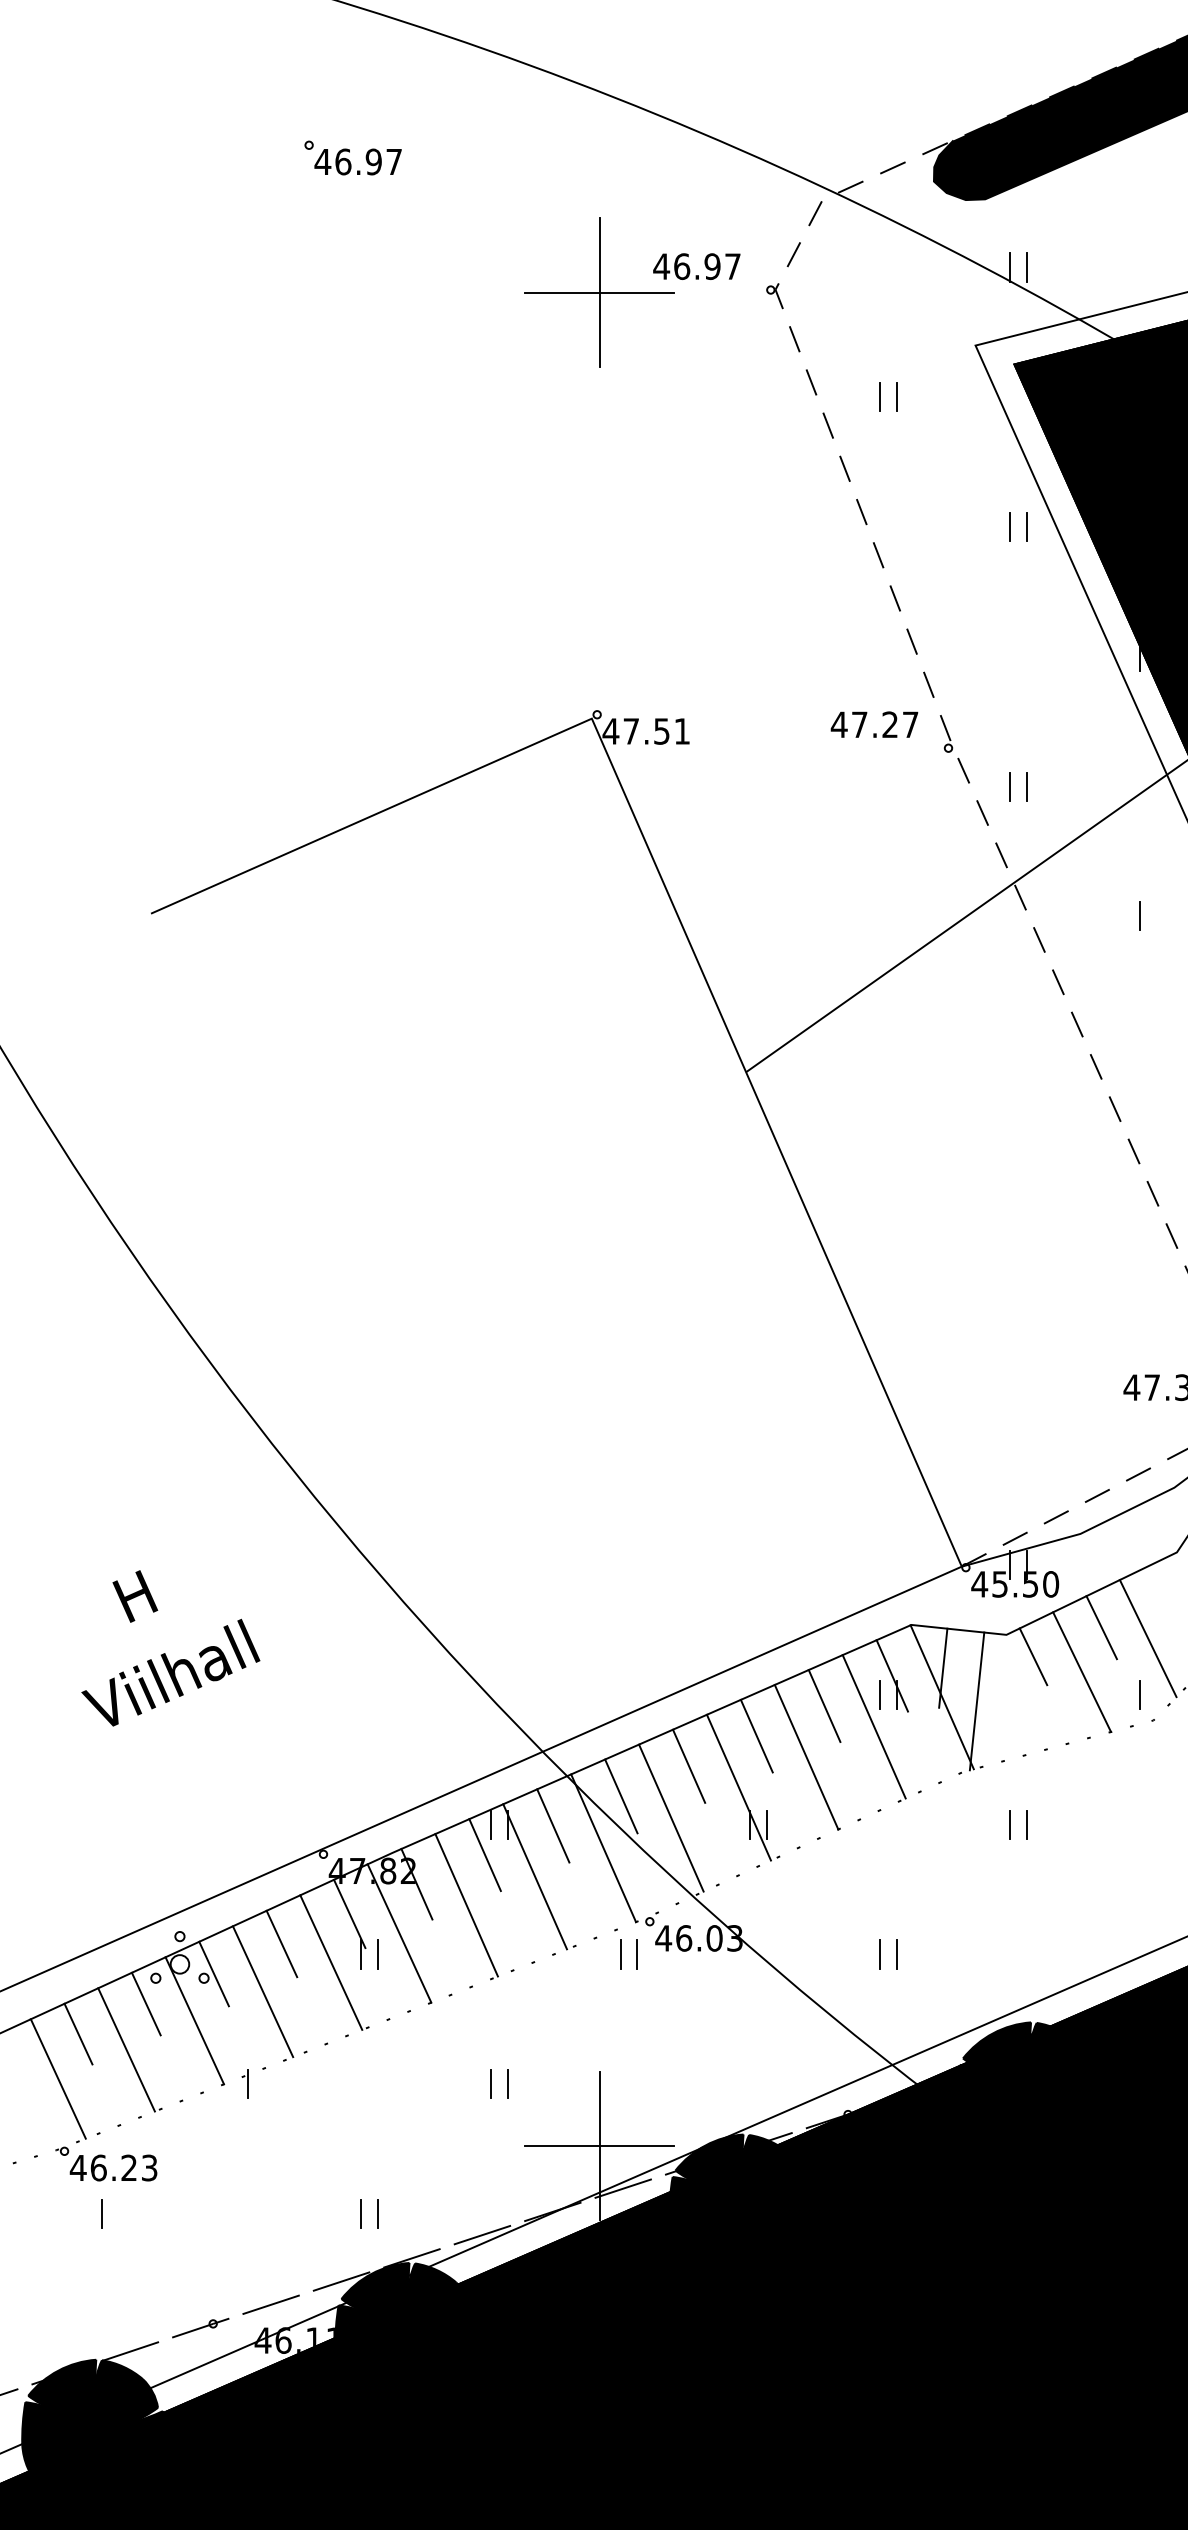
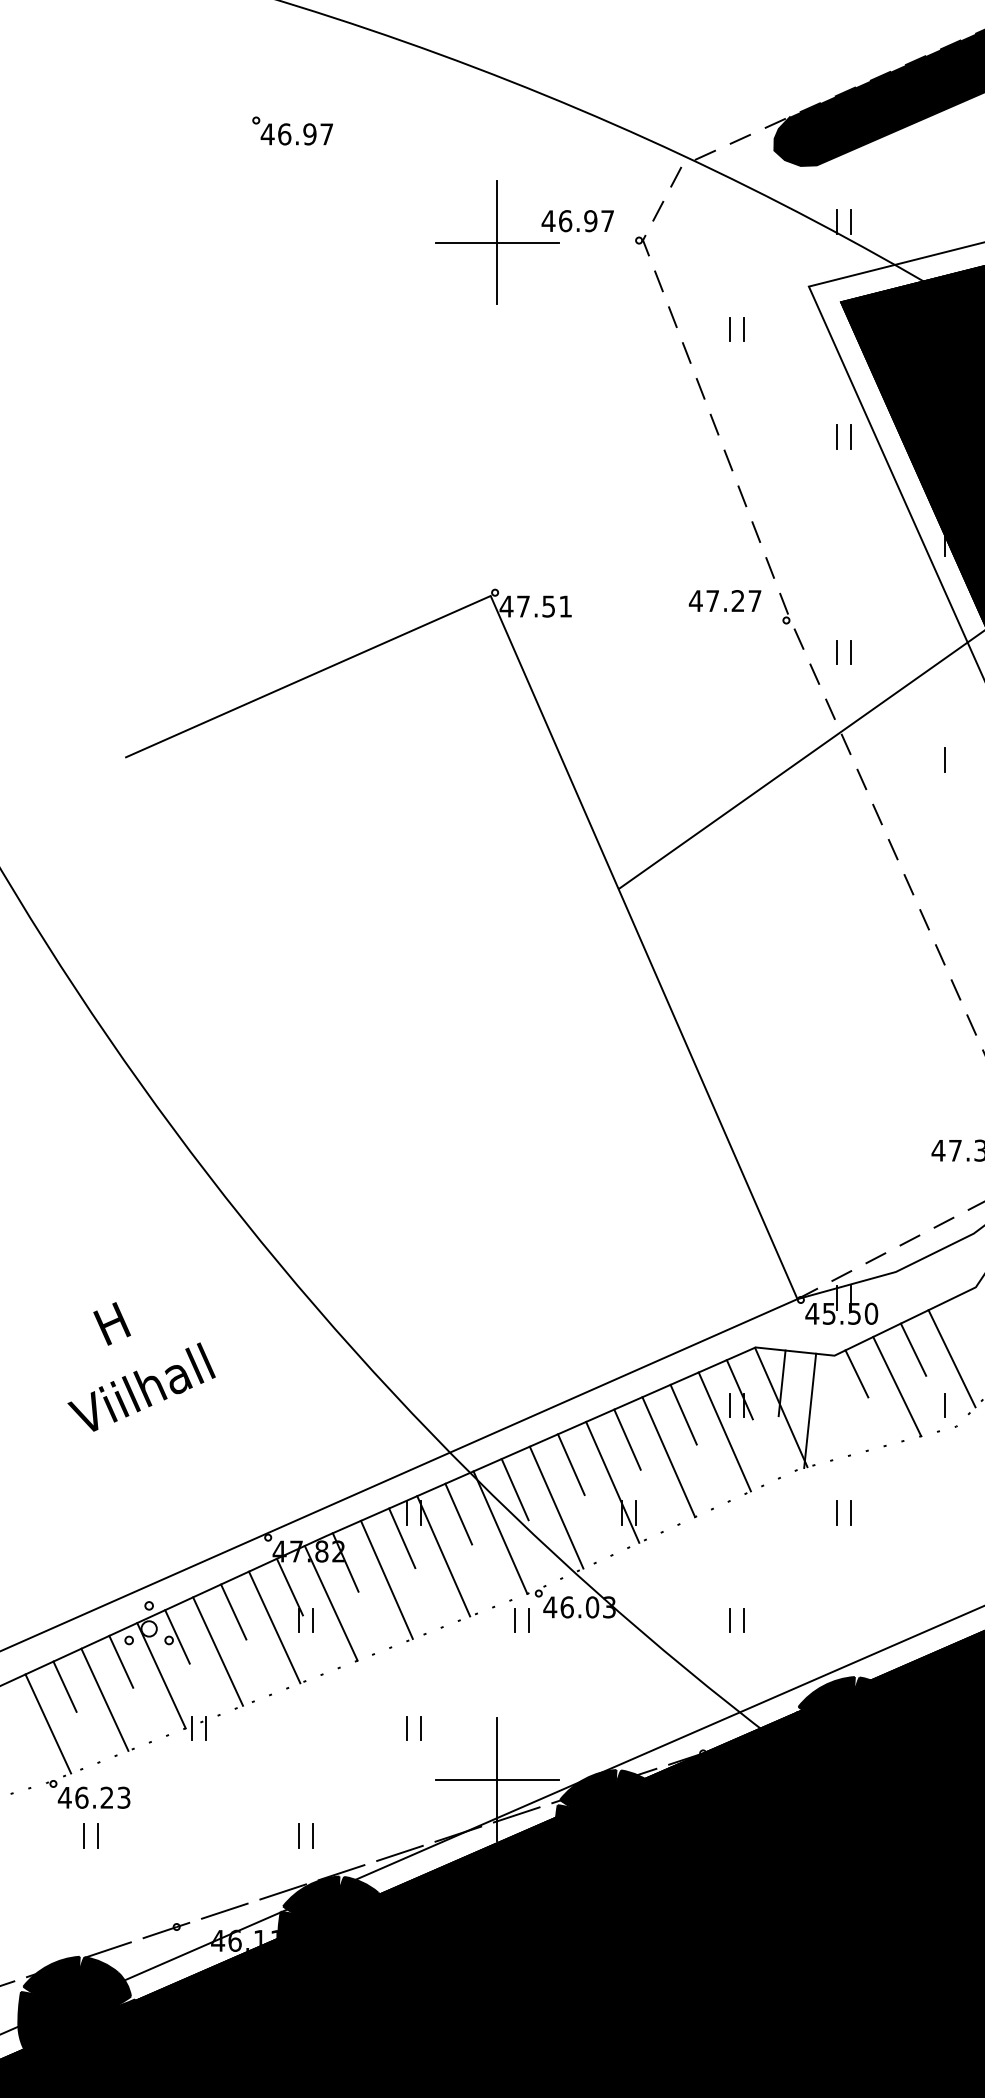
line: (231, 2084) -> (191, 1728), added
line: (117, 2213) -> (97, 1835), added

